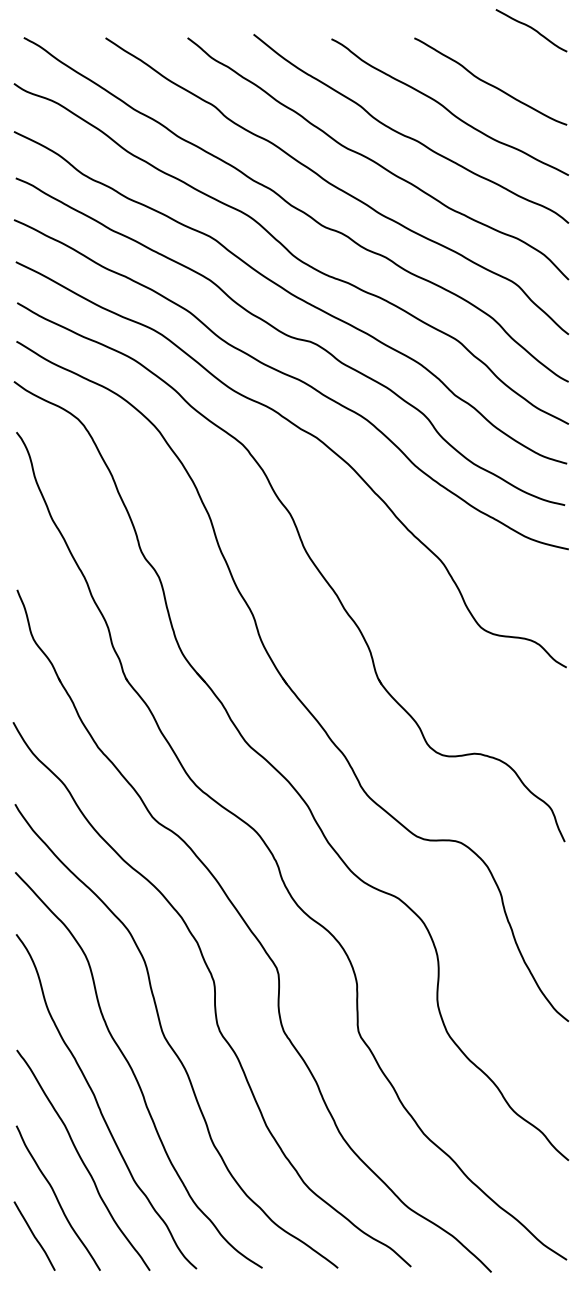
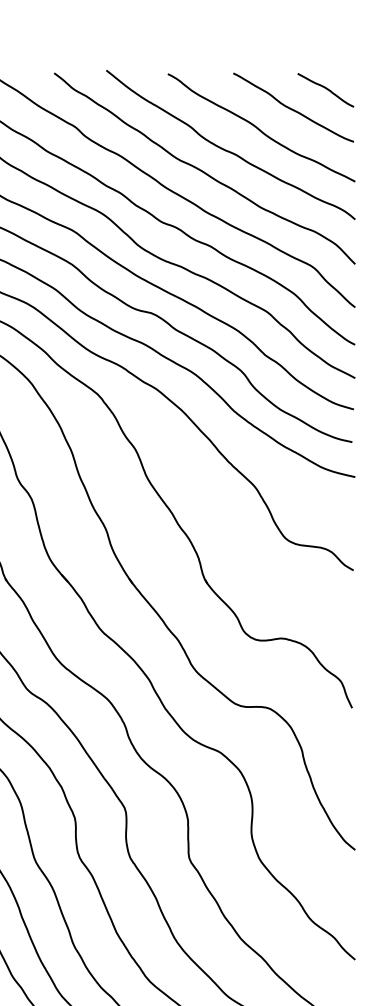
curve: (532, 29) -> (326, 89), moved

